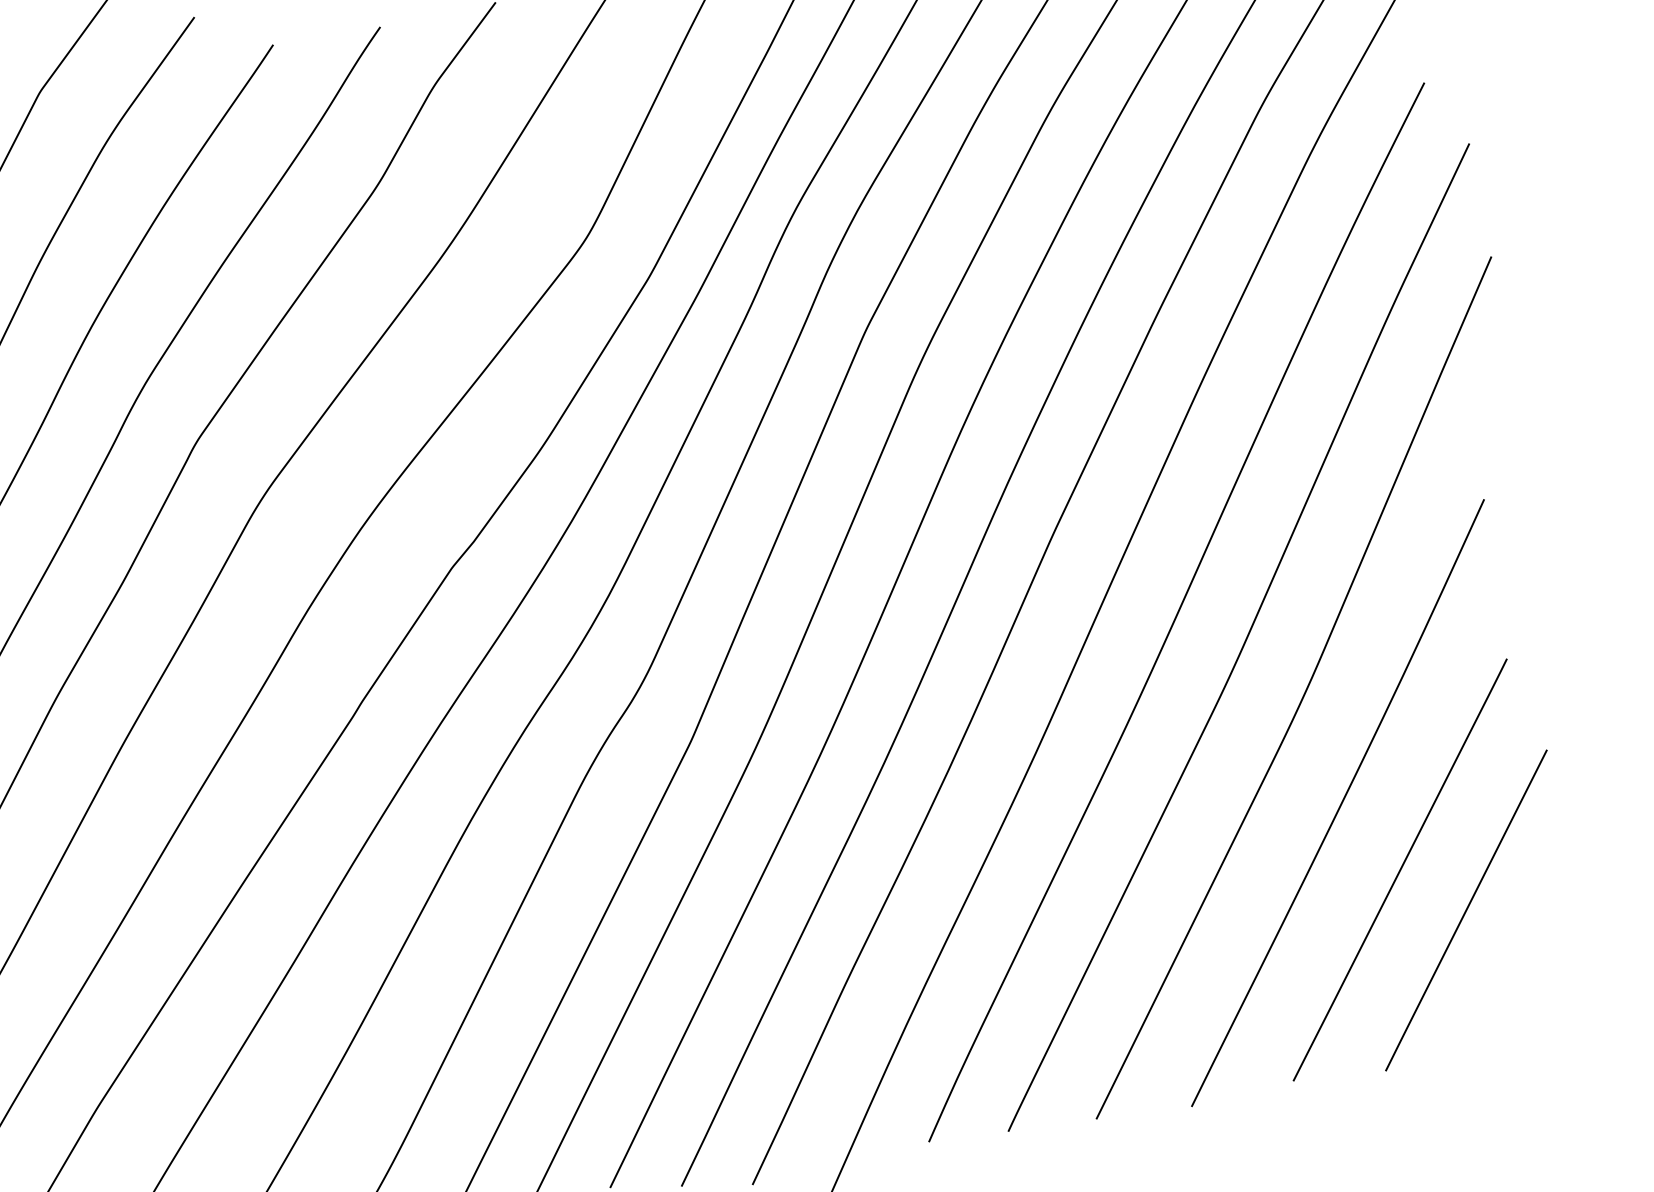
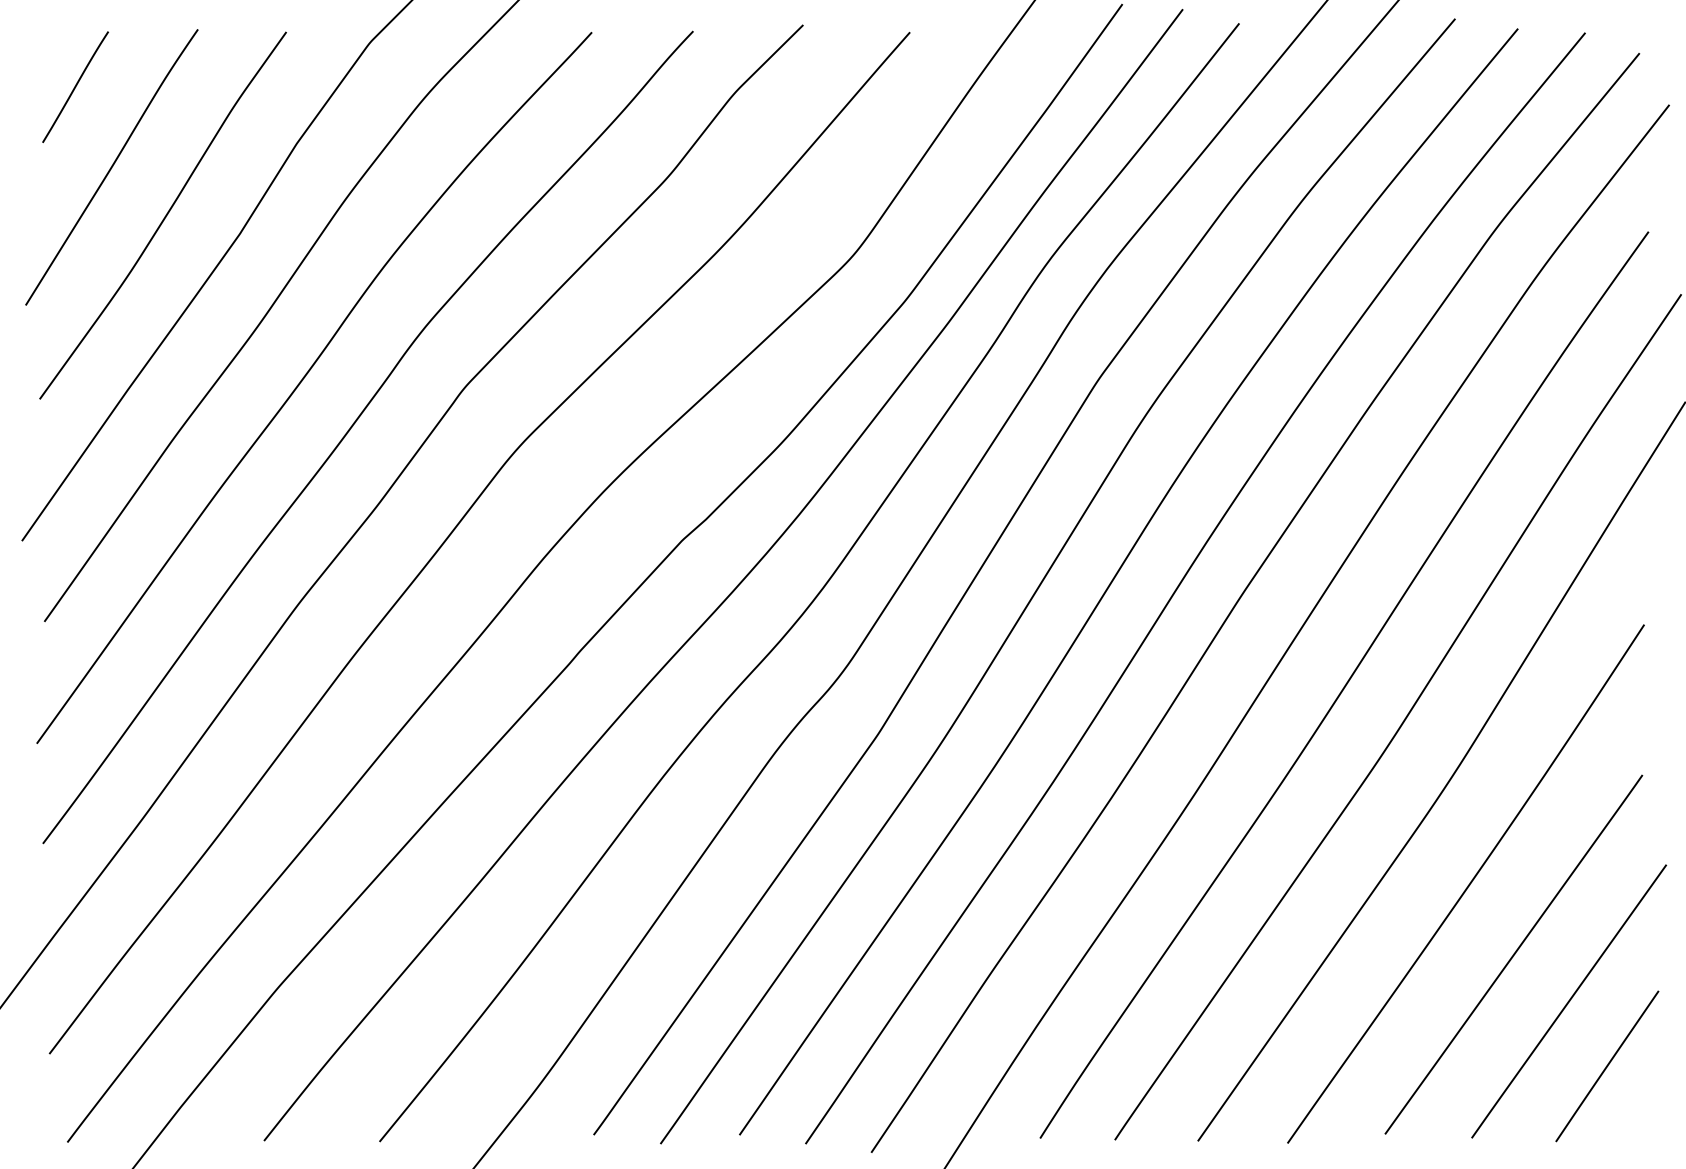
line: (1517, 973) -> (1607, 1066), added

